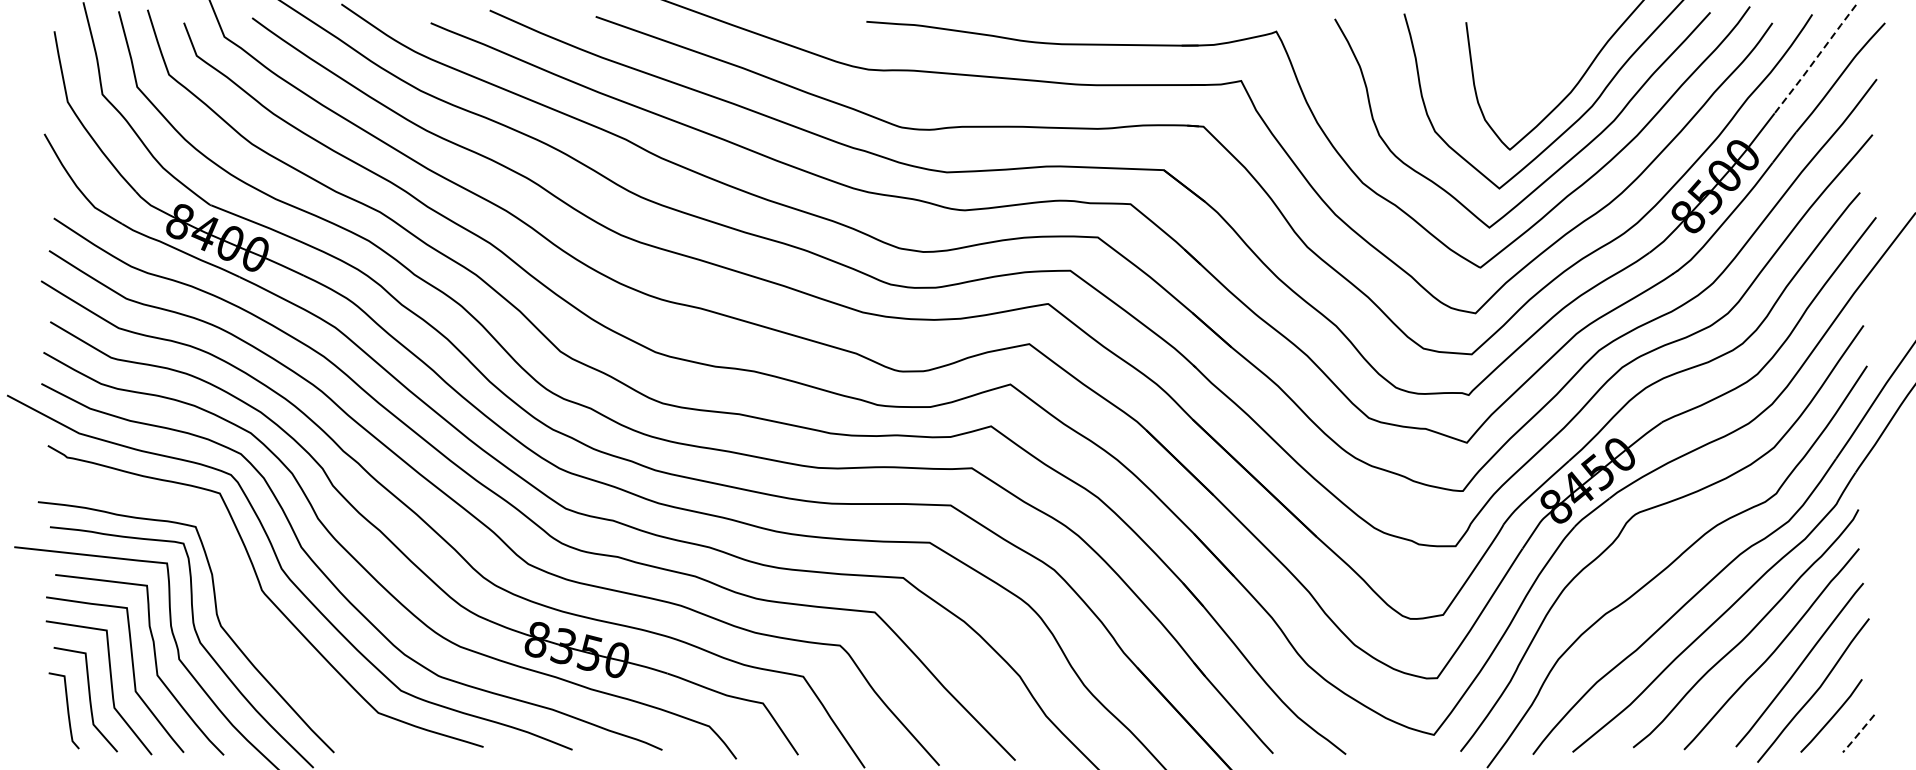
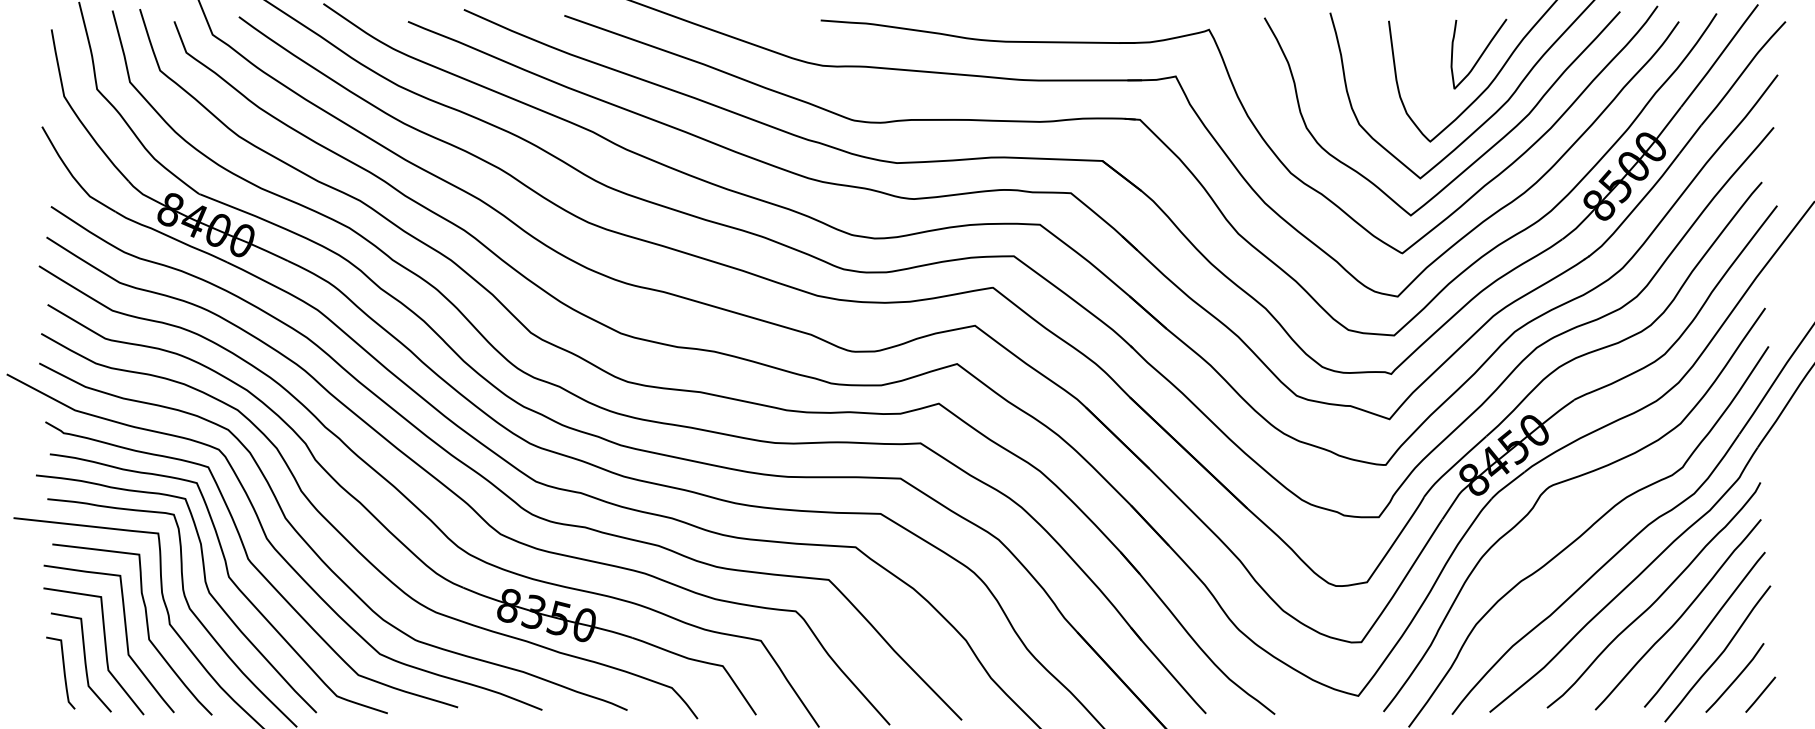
curve: (1562, 58) -> (1480, 55), added
line: (1816, 58) -> (1720, 55), dashed -> solid
curve: (241, 610) -> (228, 578), added
line: (1858, 734) -> (1760, 695), dashed -> solid

